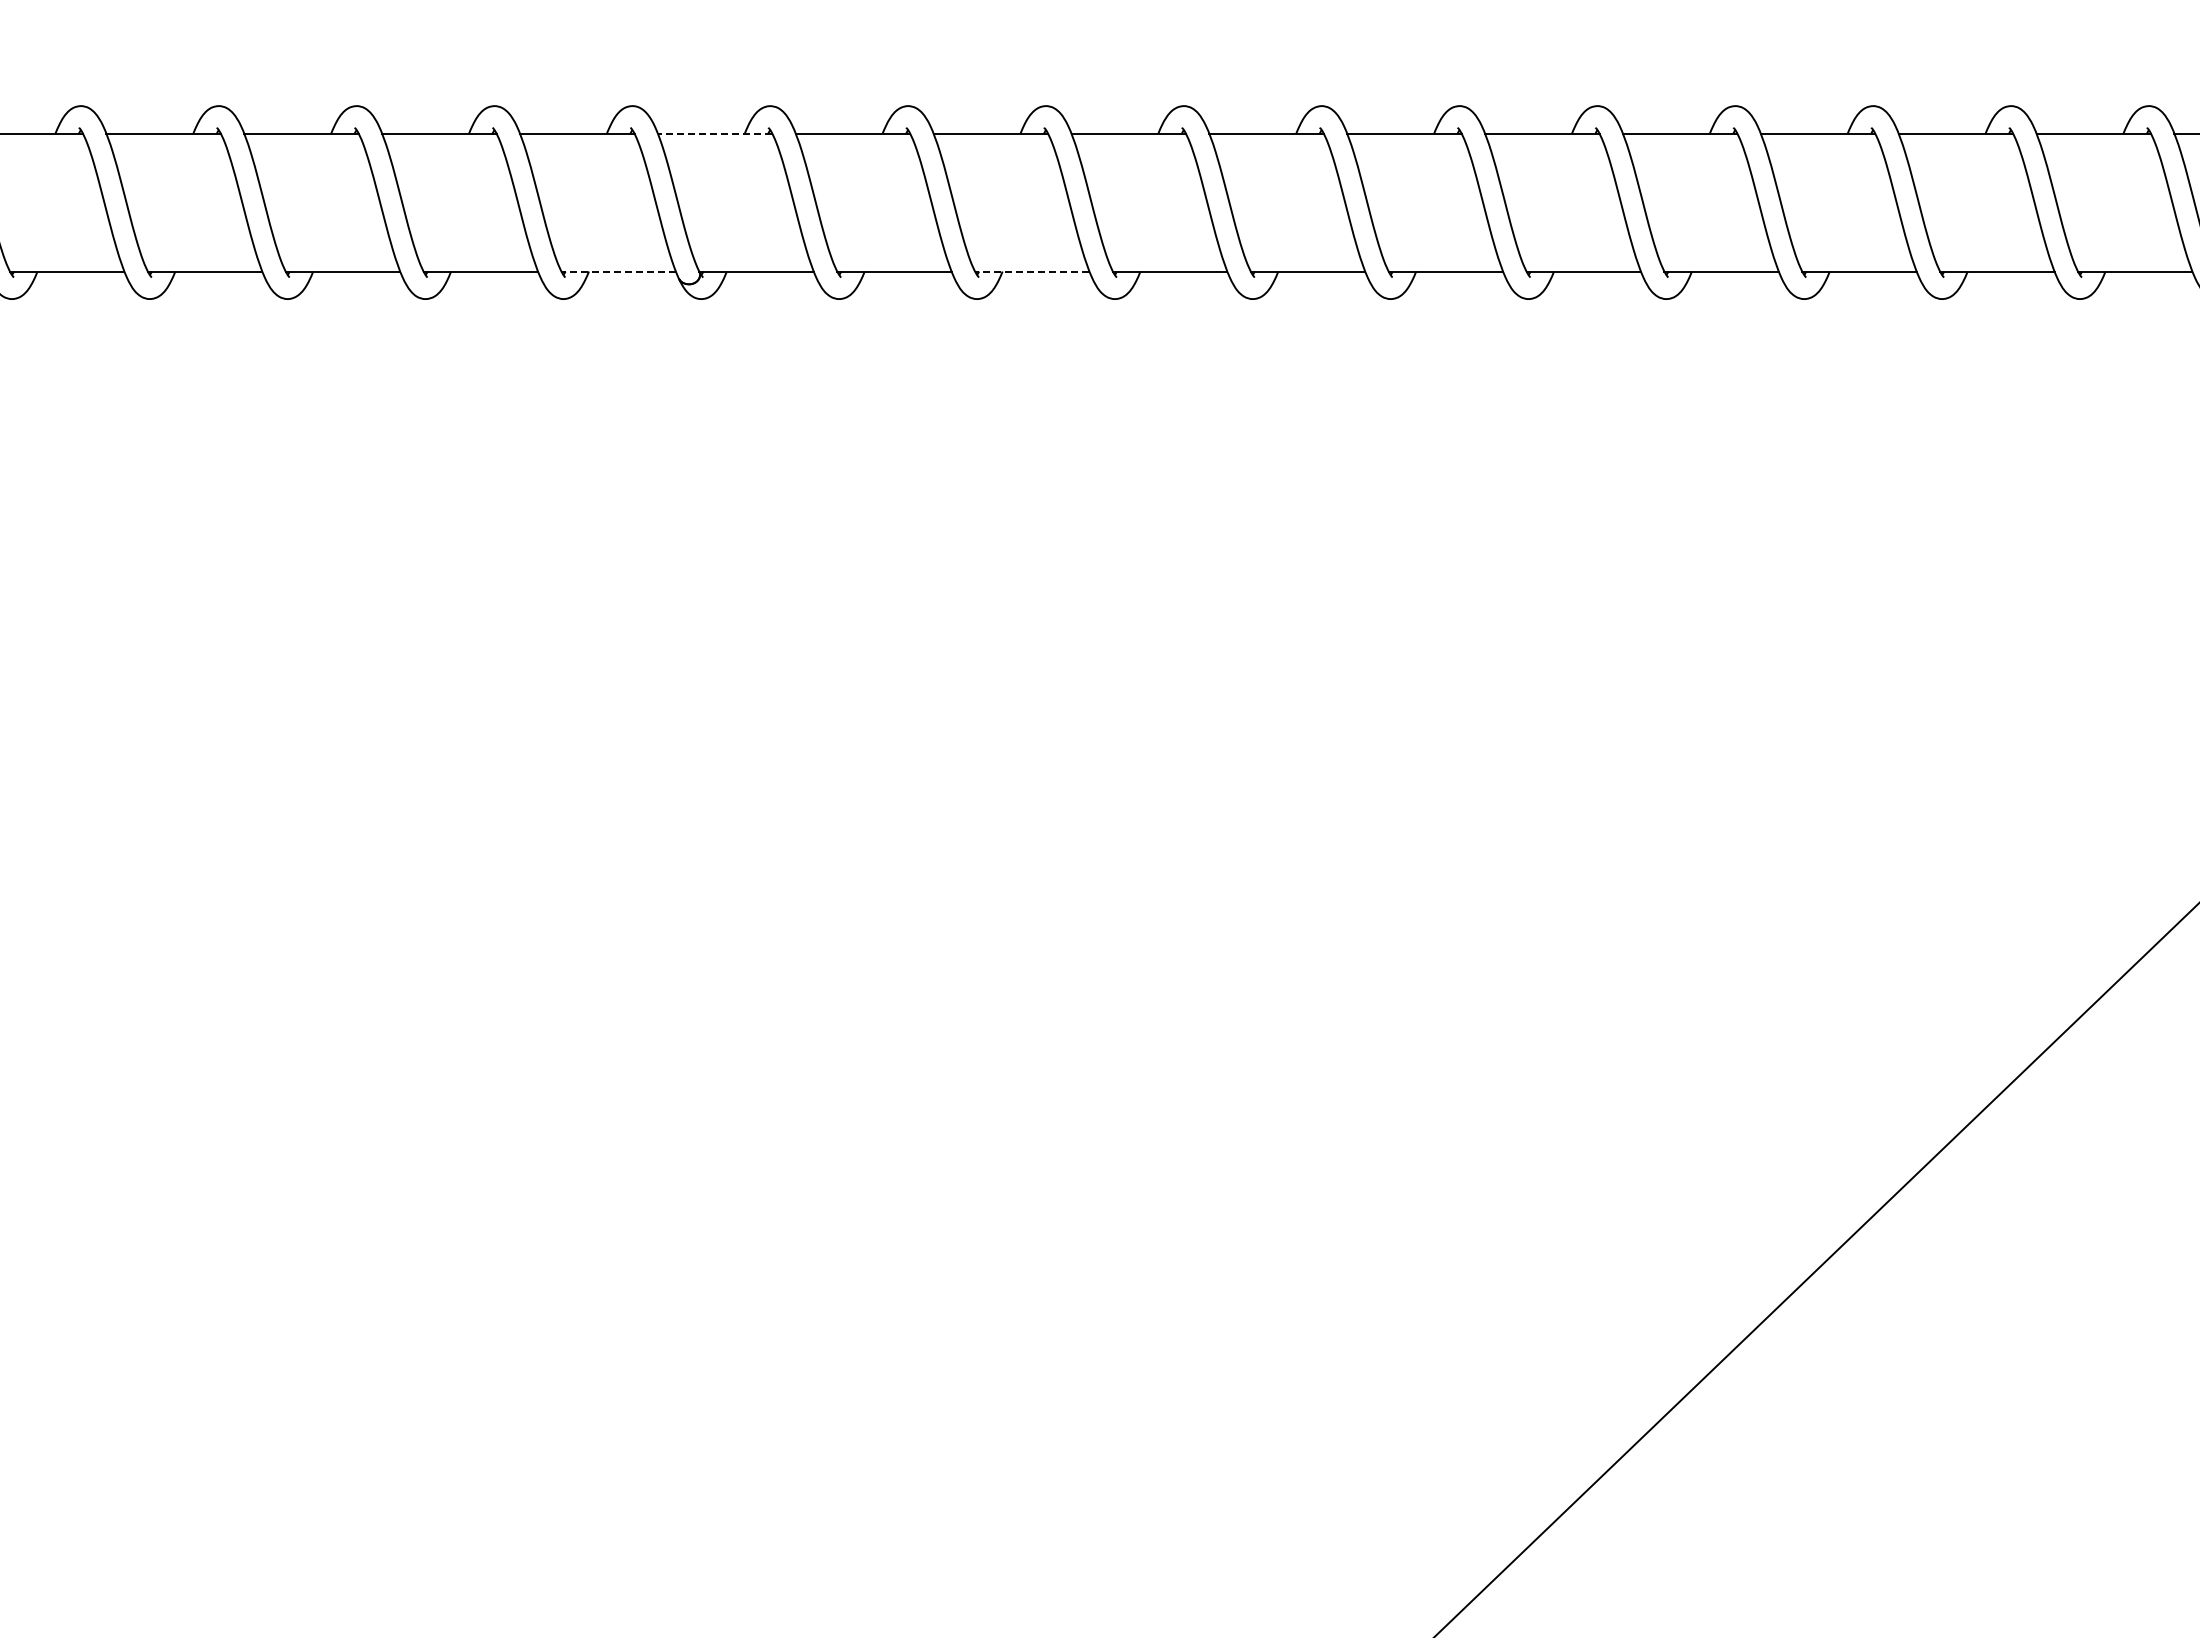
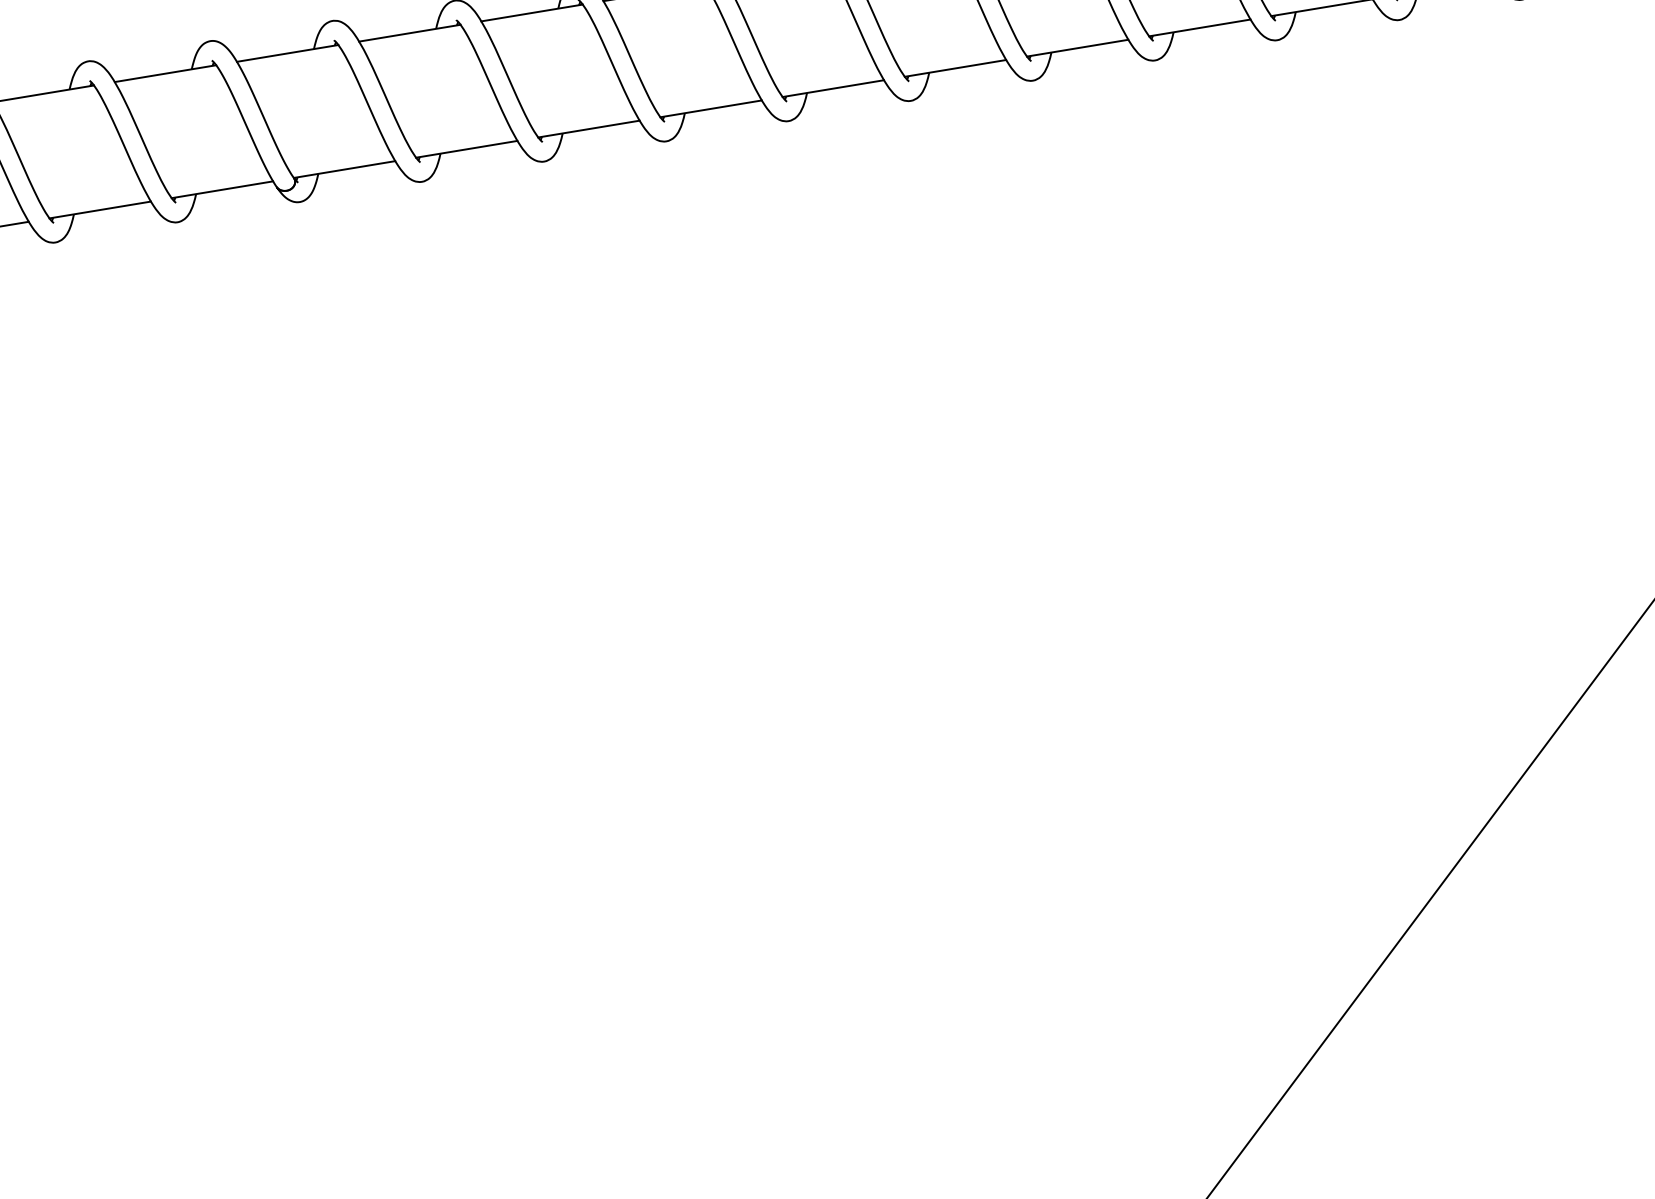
line: (714, 133) -> (287, 53), dashed -> solid
line: (618, 271) -> (222, 189), dashed -> solid
line: (1031, 271) -> (588, 129), dashed -> solid

